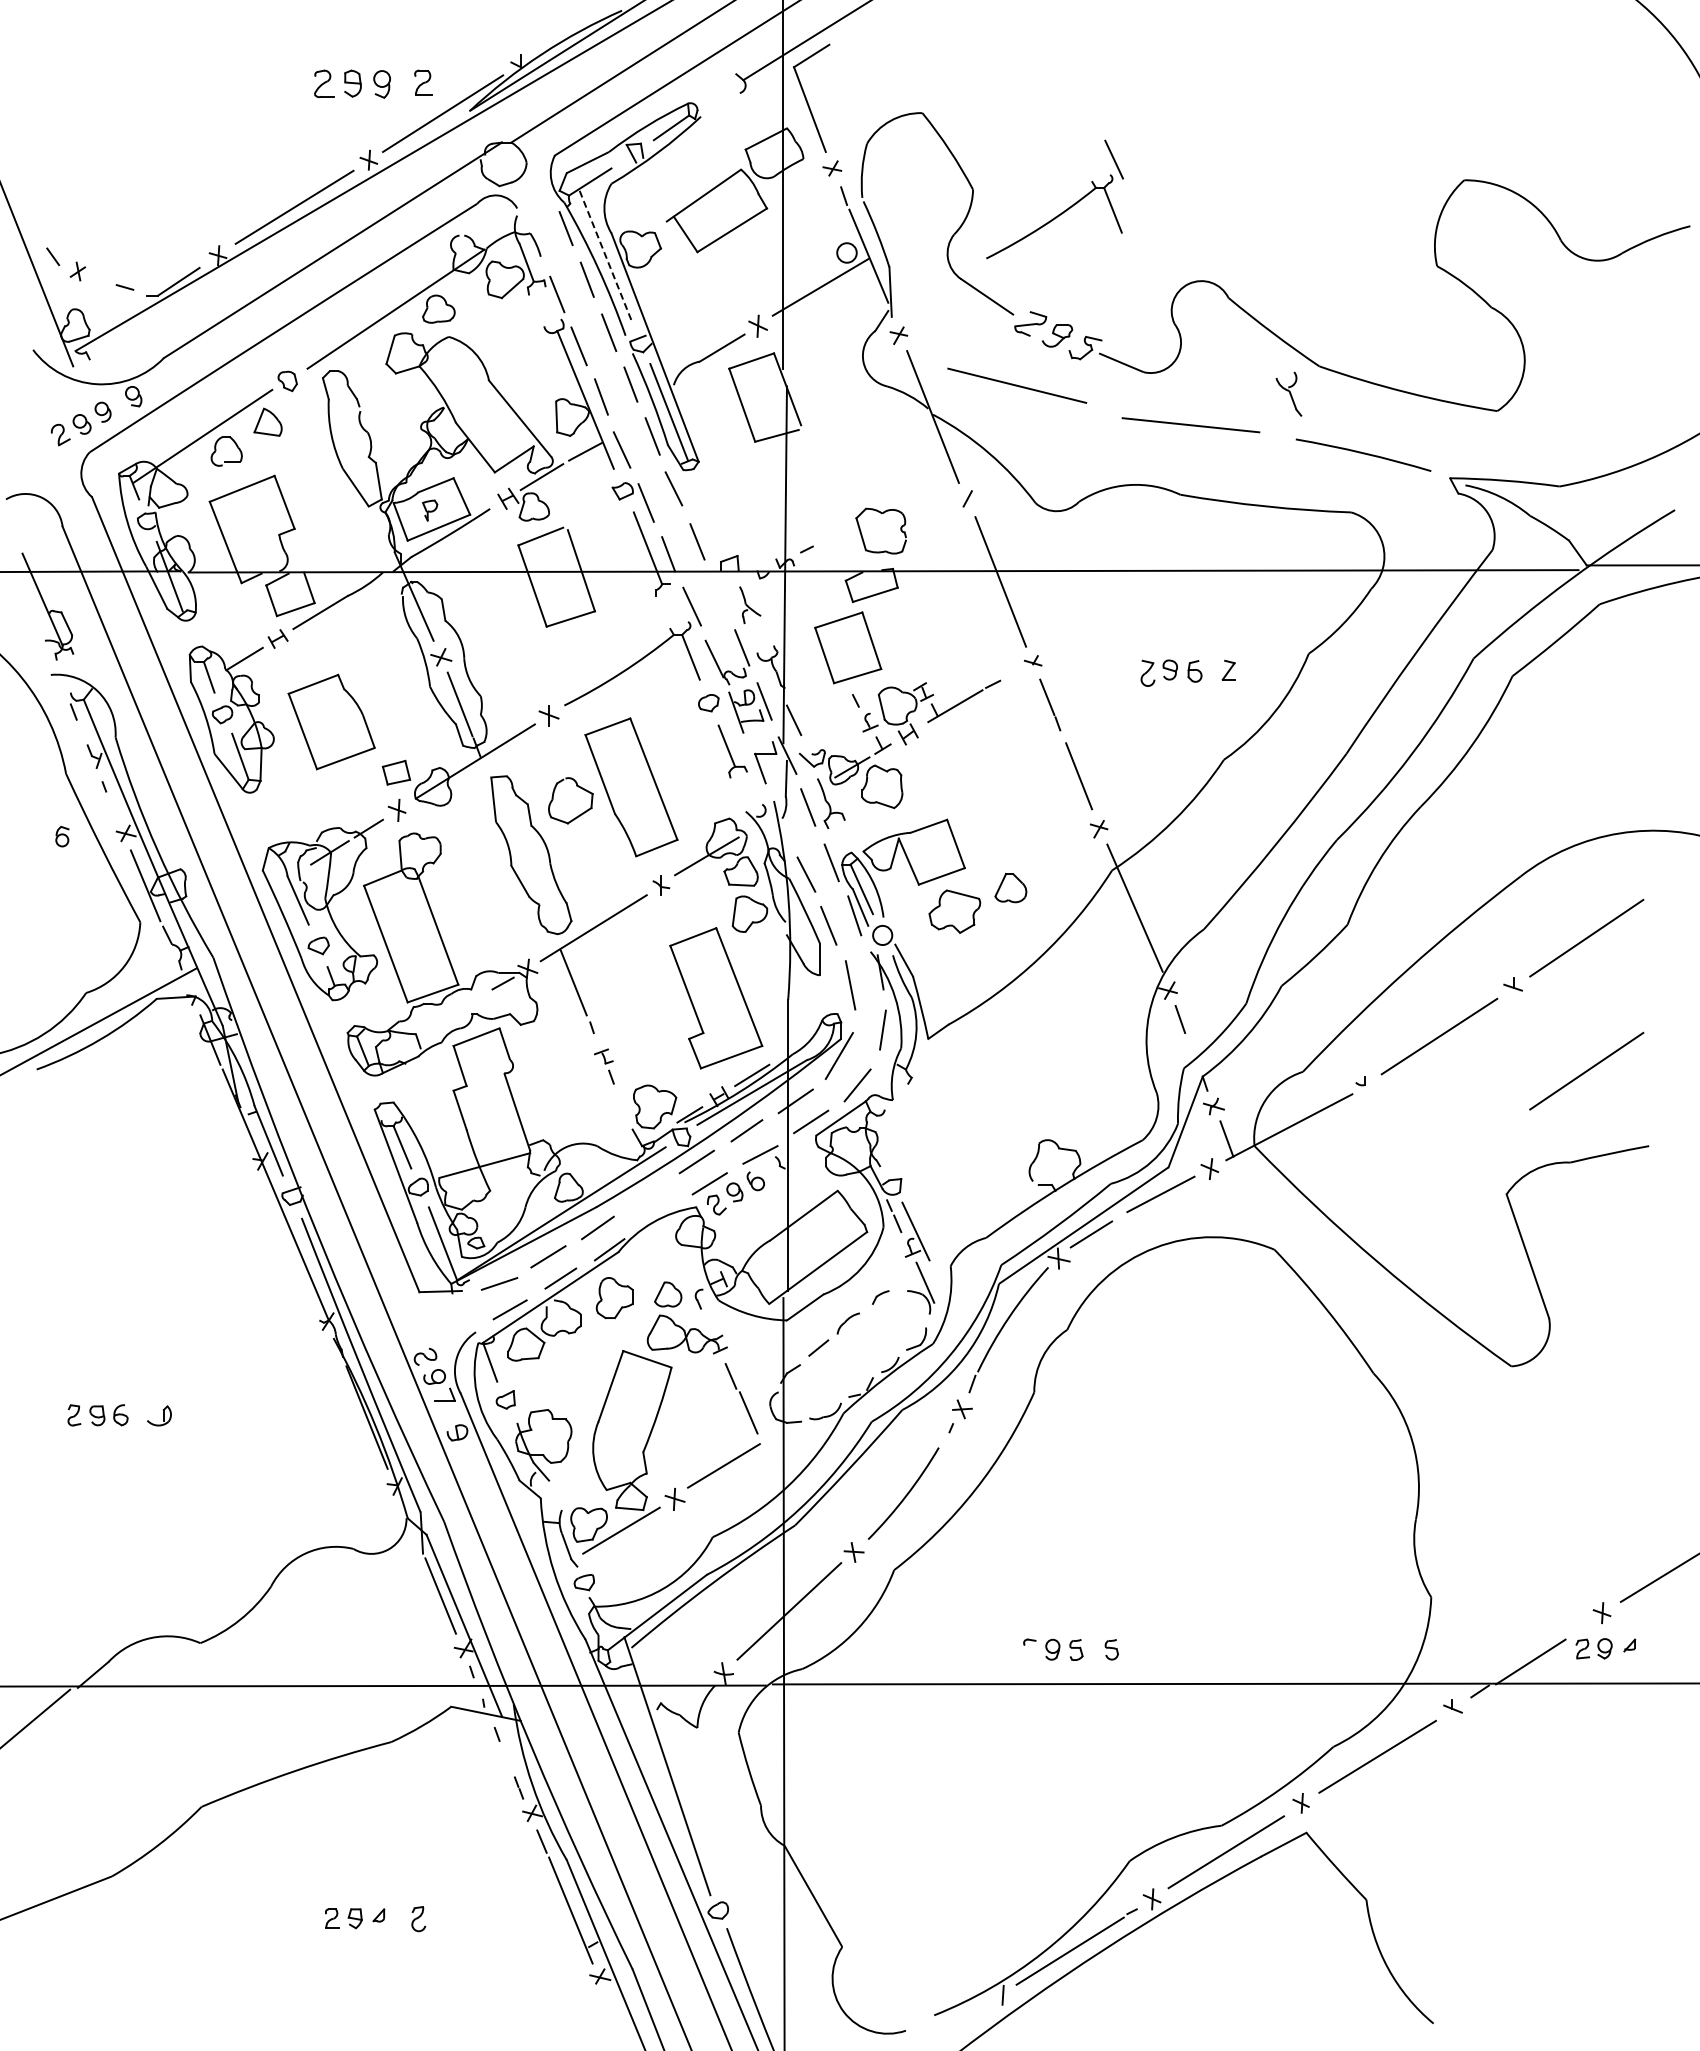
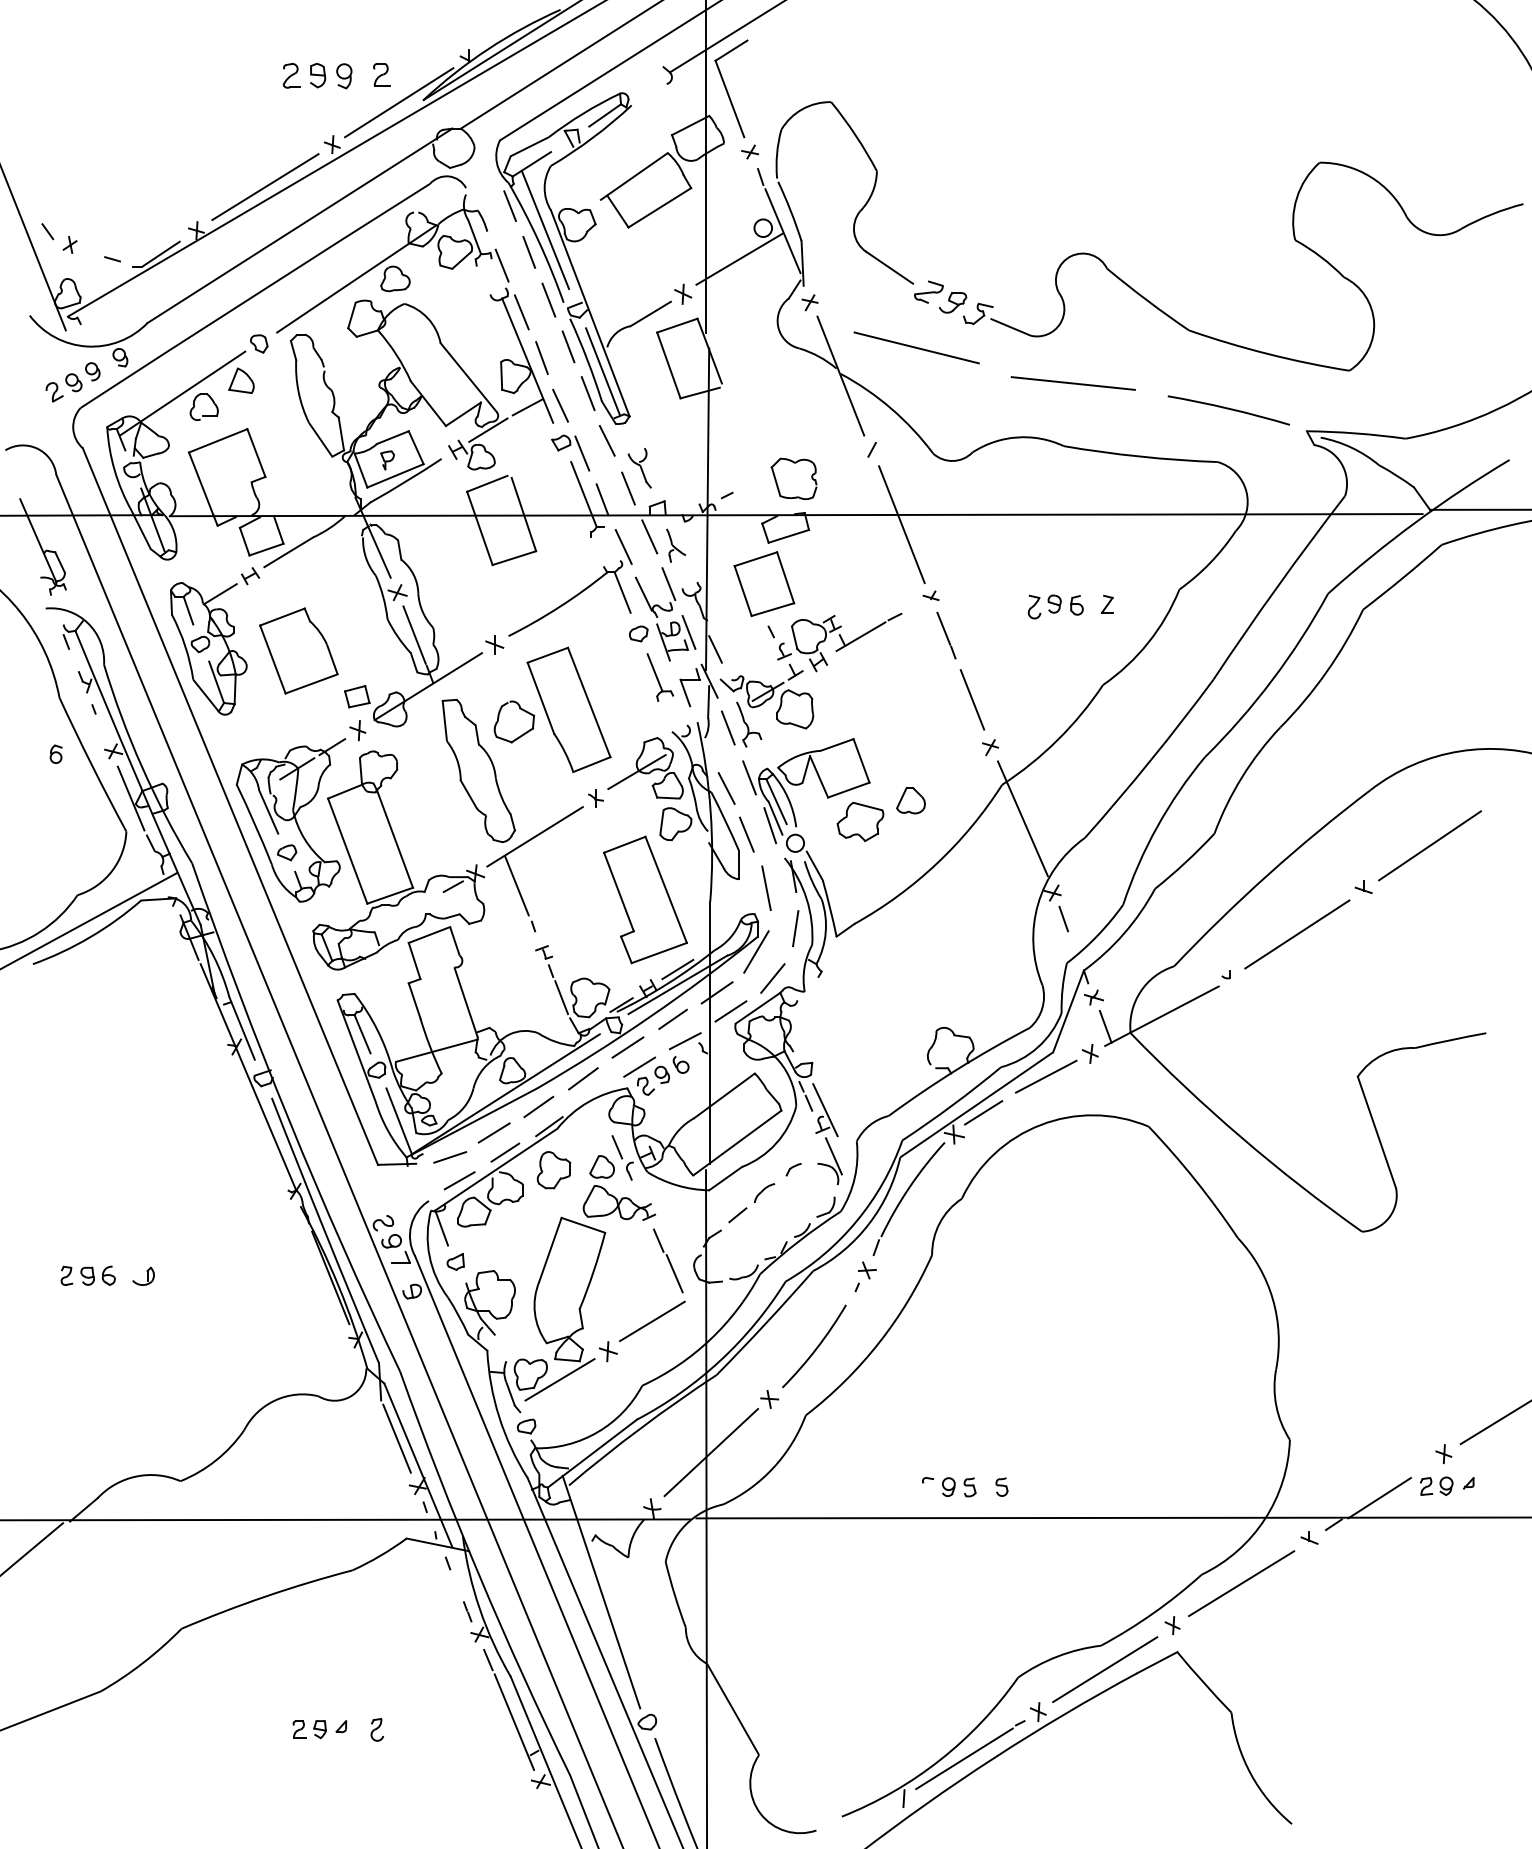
part: (1061, 212) -> (956, 191), removed
line: (605, 255) -> (545, 230), dashed -> solid
part: (1288, 393) -> (639, 467), moved
line: (720, 595) -> (649, 536), added
line: (1586, 1070) -> (1429, 965), removed
line: (623, 1106) -> (561, 997), added
line: (647, 1196) -> (583, 1078), added
line: (684, 1272) -> (616, 1147), added

